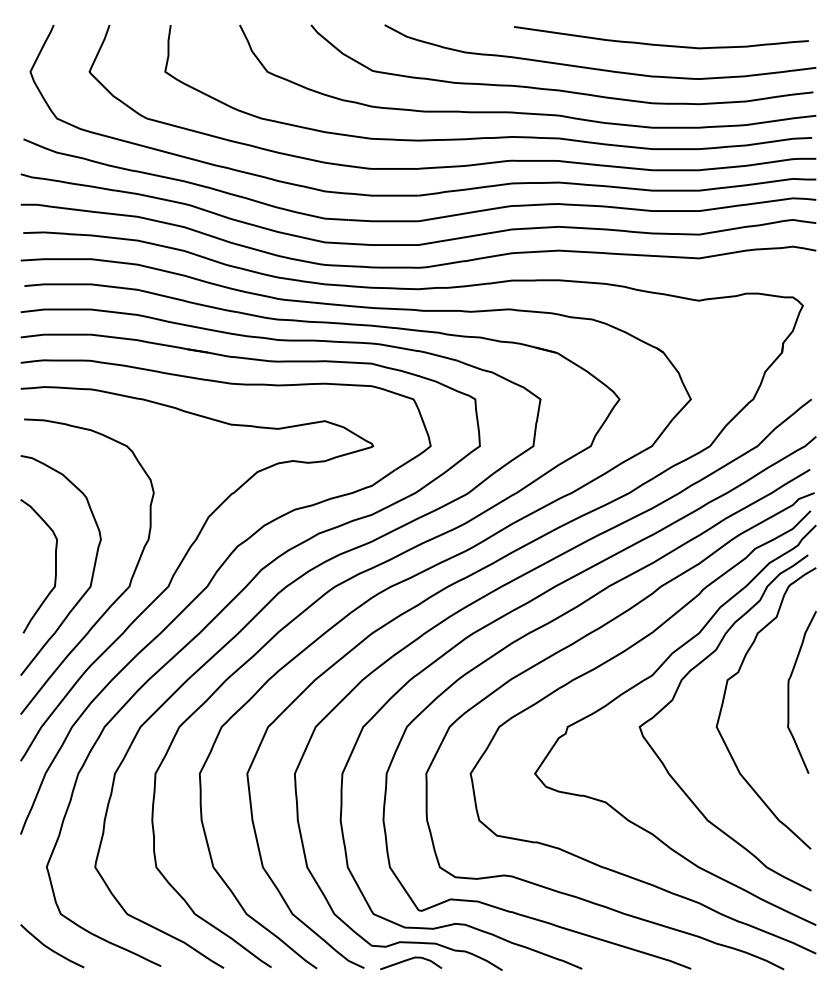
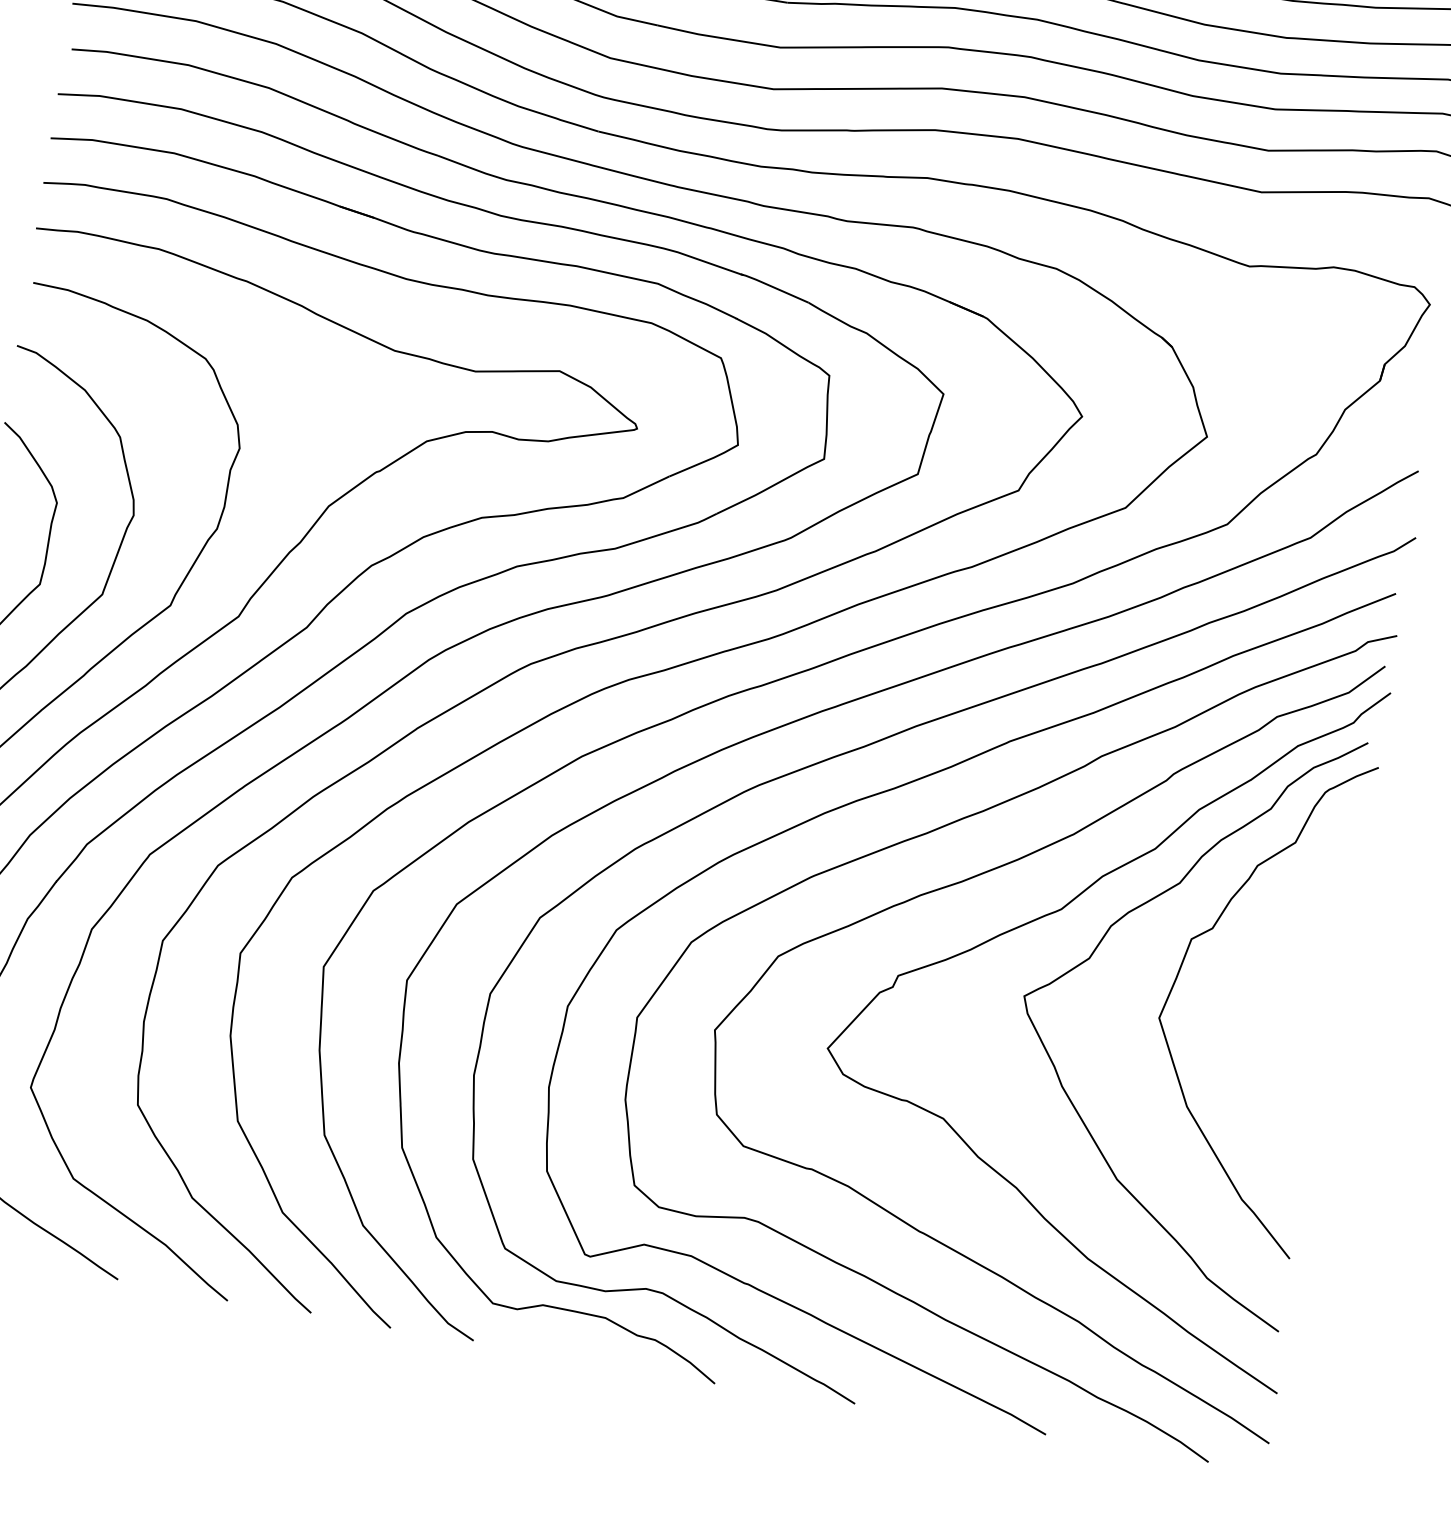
curve: (789, 692) -> (1296, 978), removed
curve: (409, 960) -> (554, 1340), removed

